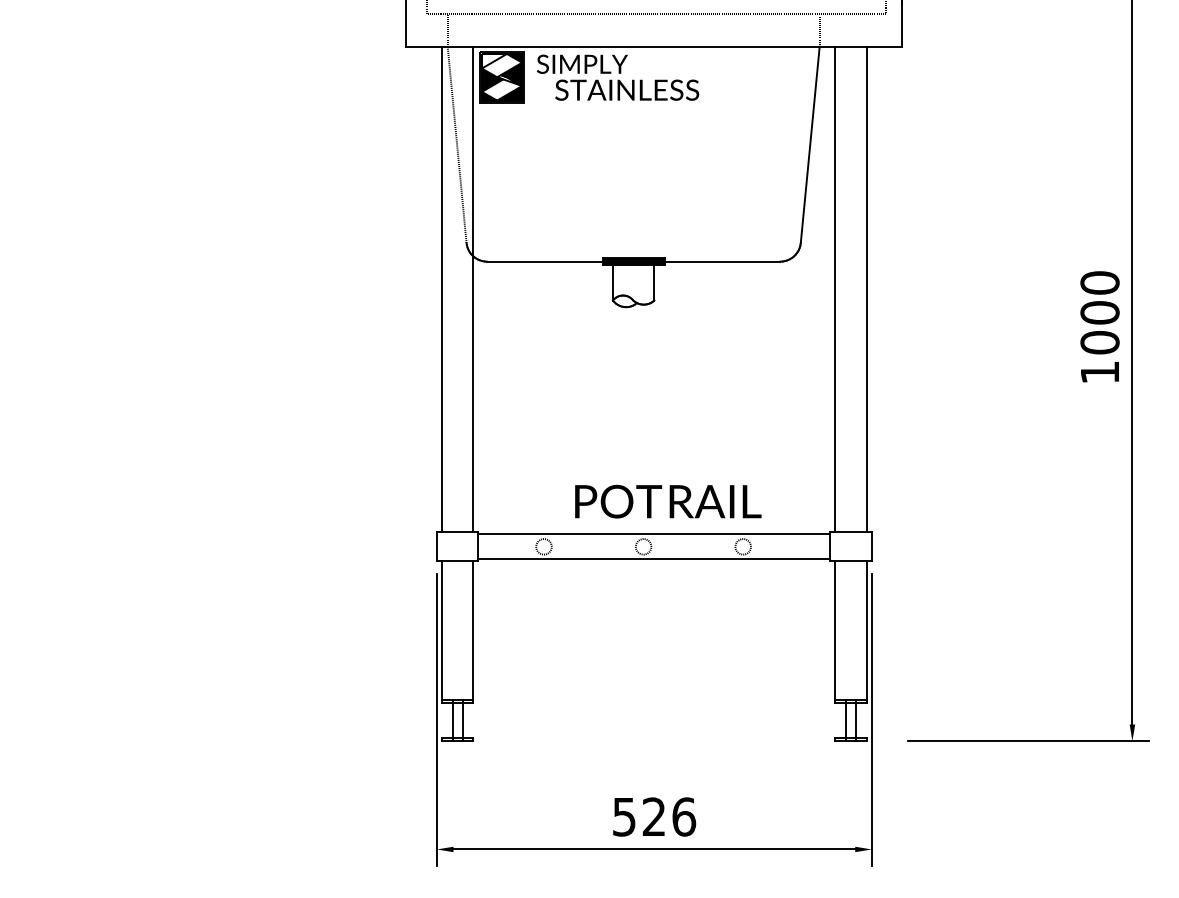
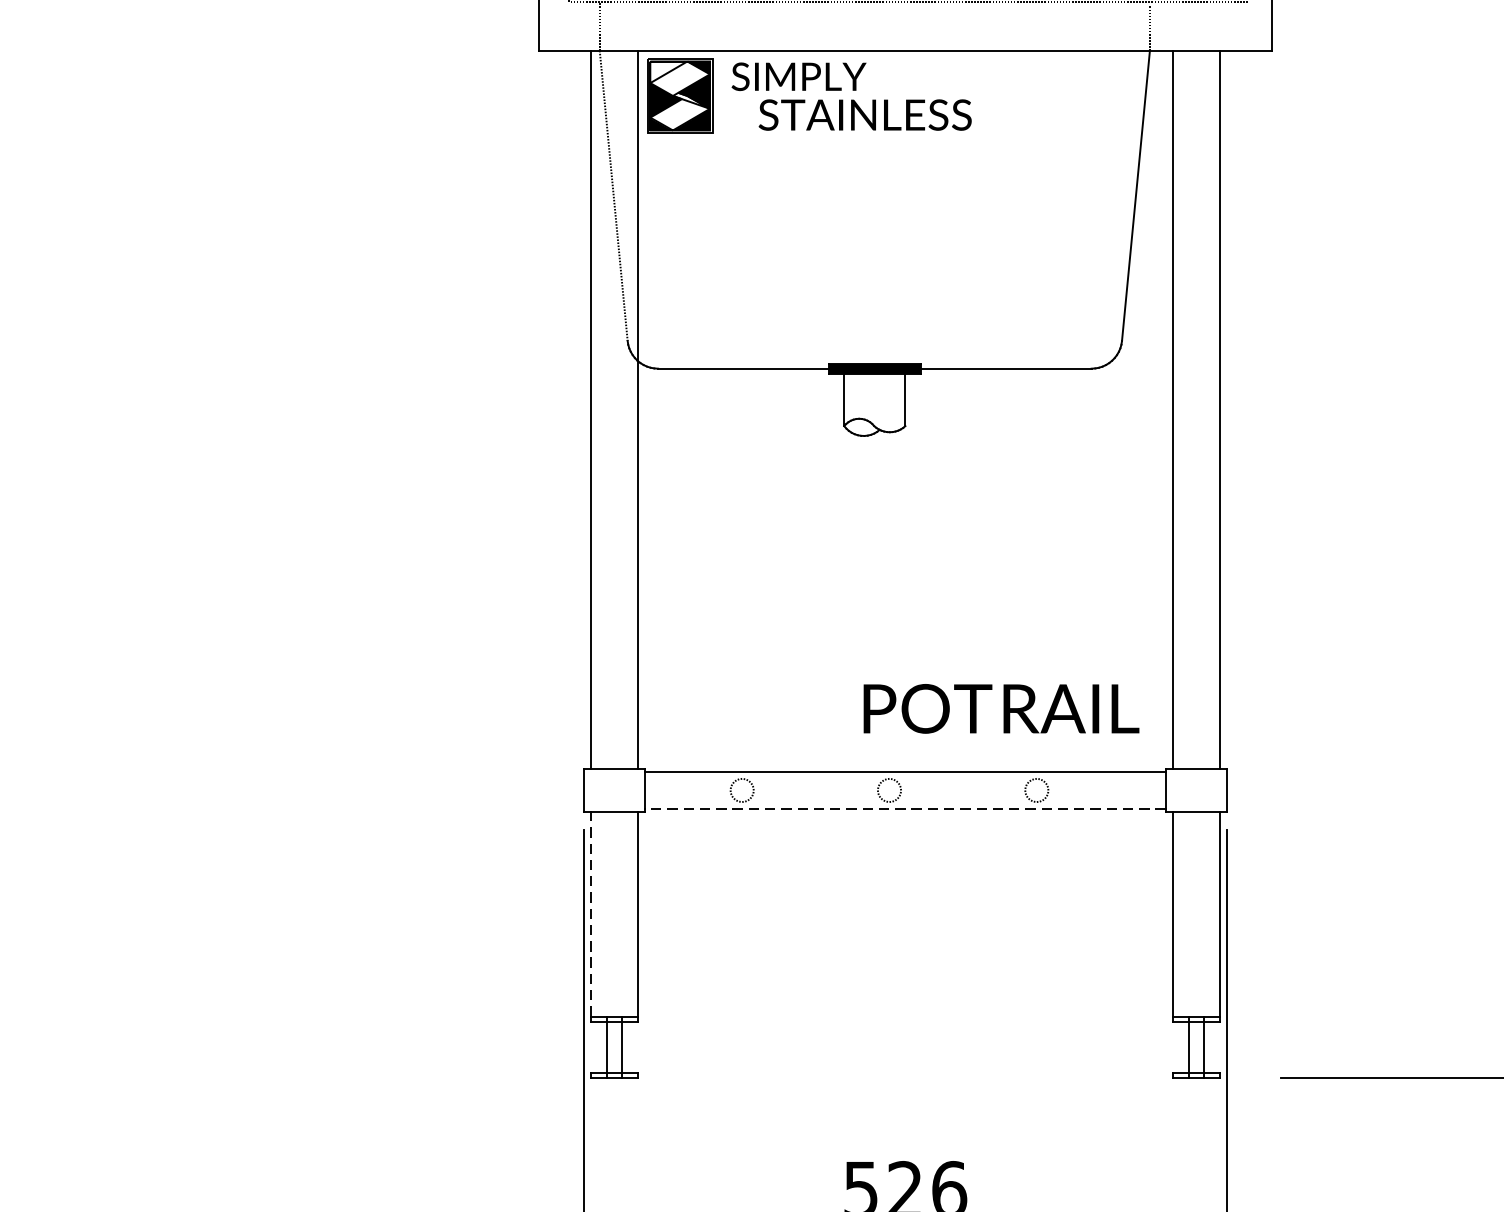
text: (668, 501) -> (1001, 708), moved
line: (653, 559) -> (904, 809), solid -> dashed
line: (441, 630) -> (590, 914), solid -> dashed

